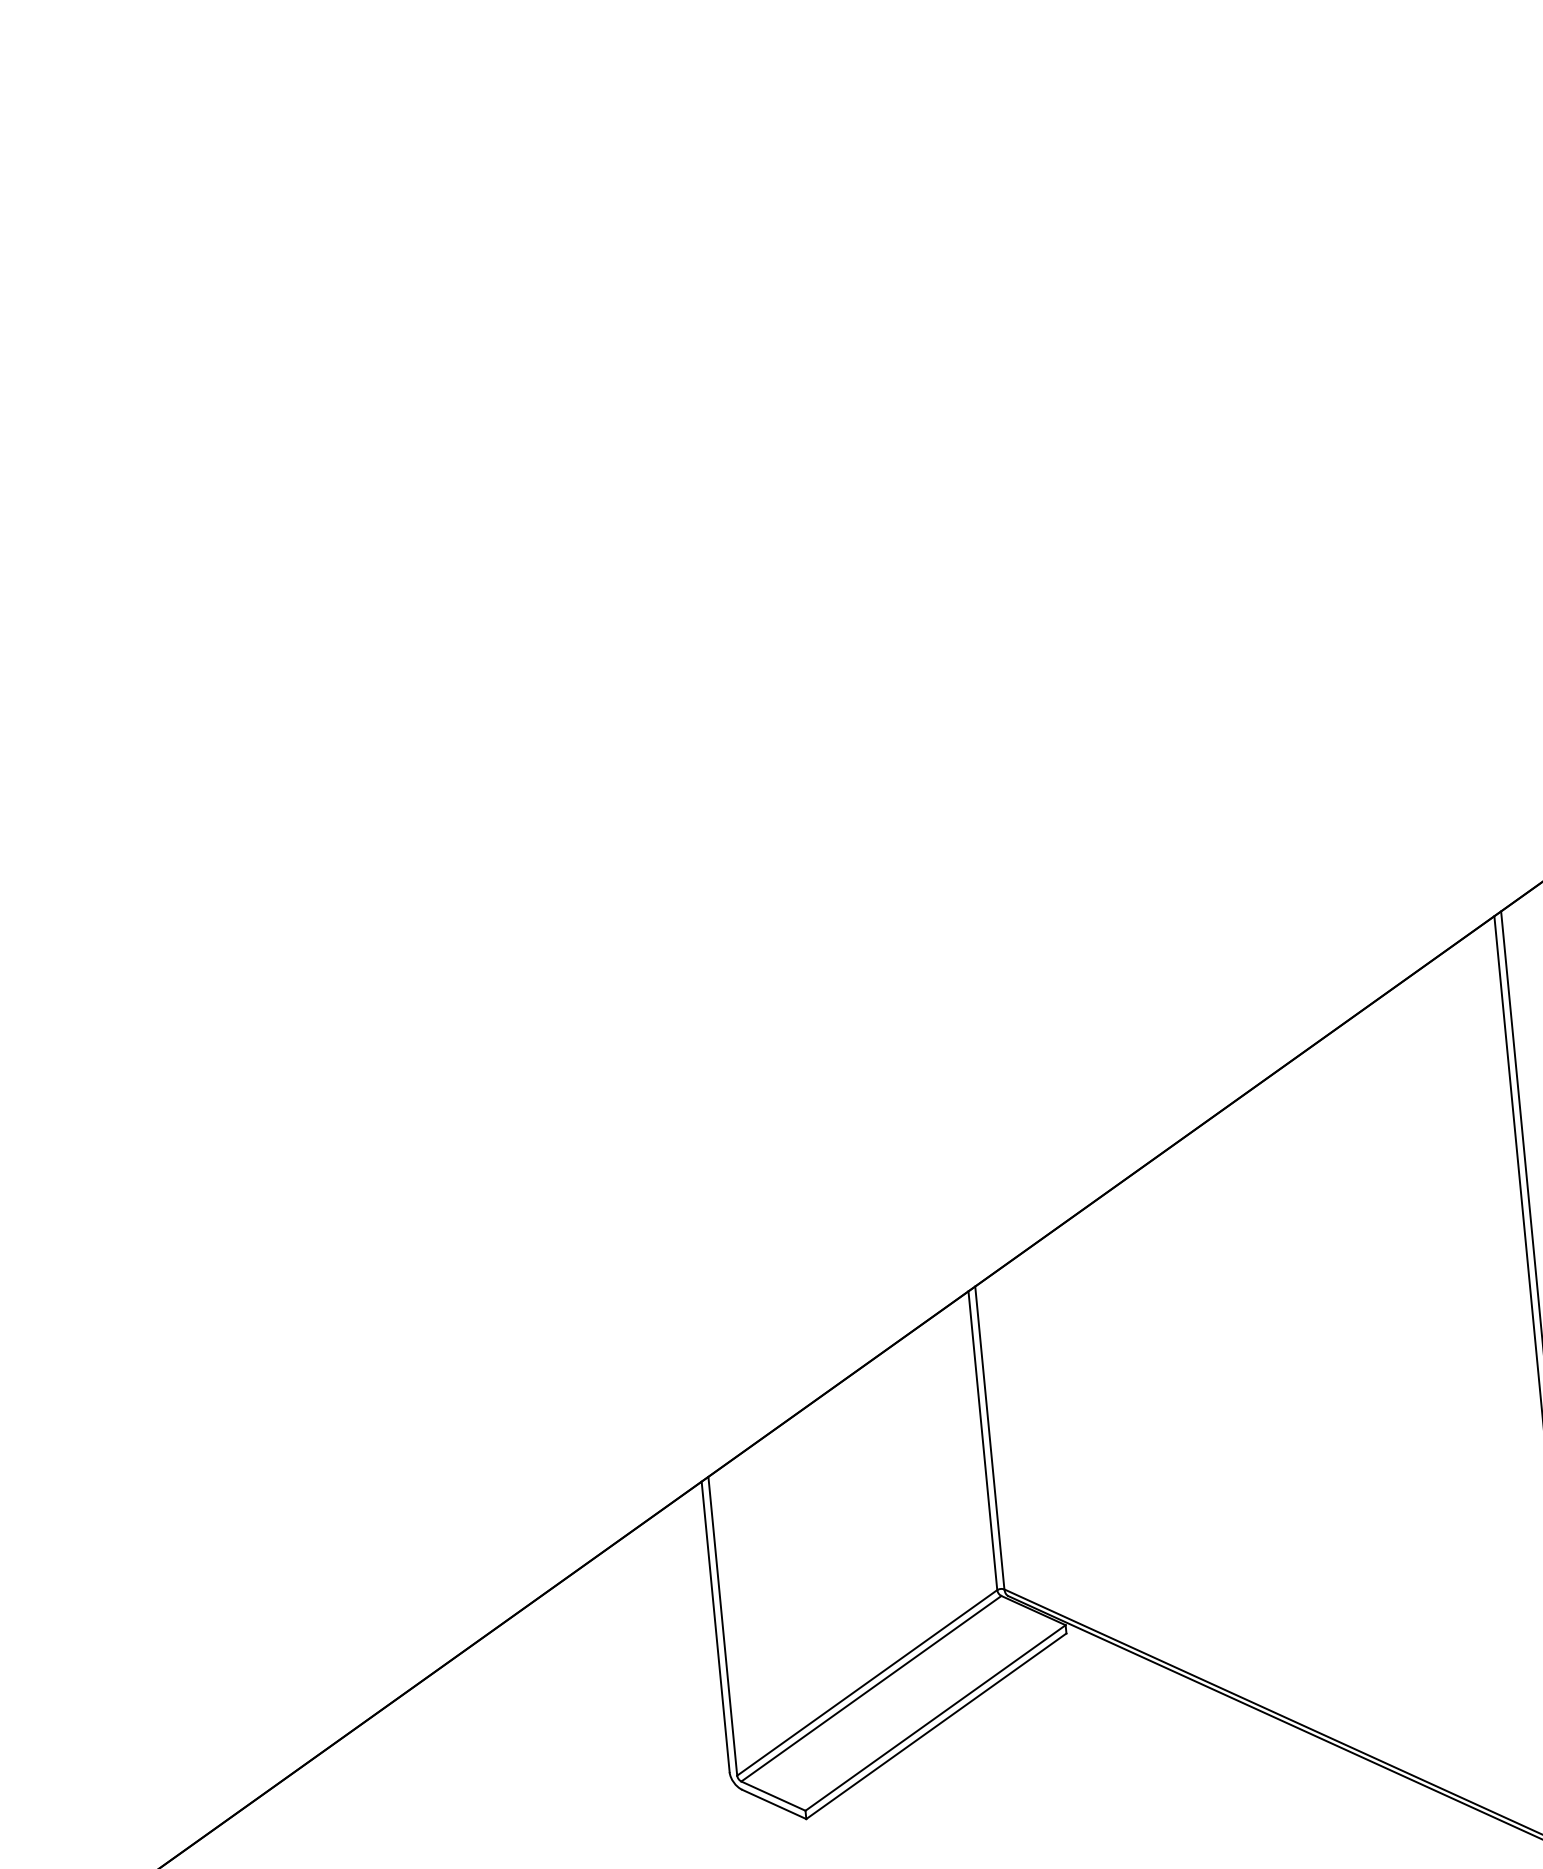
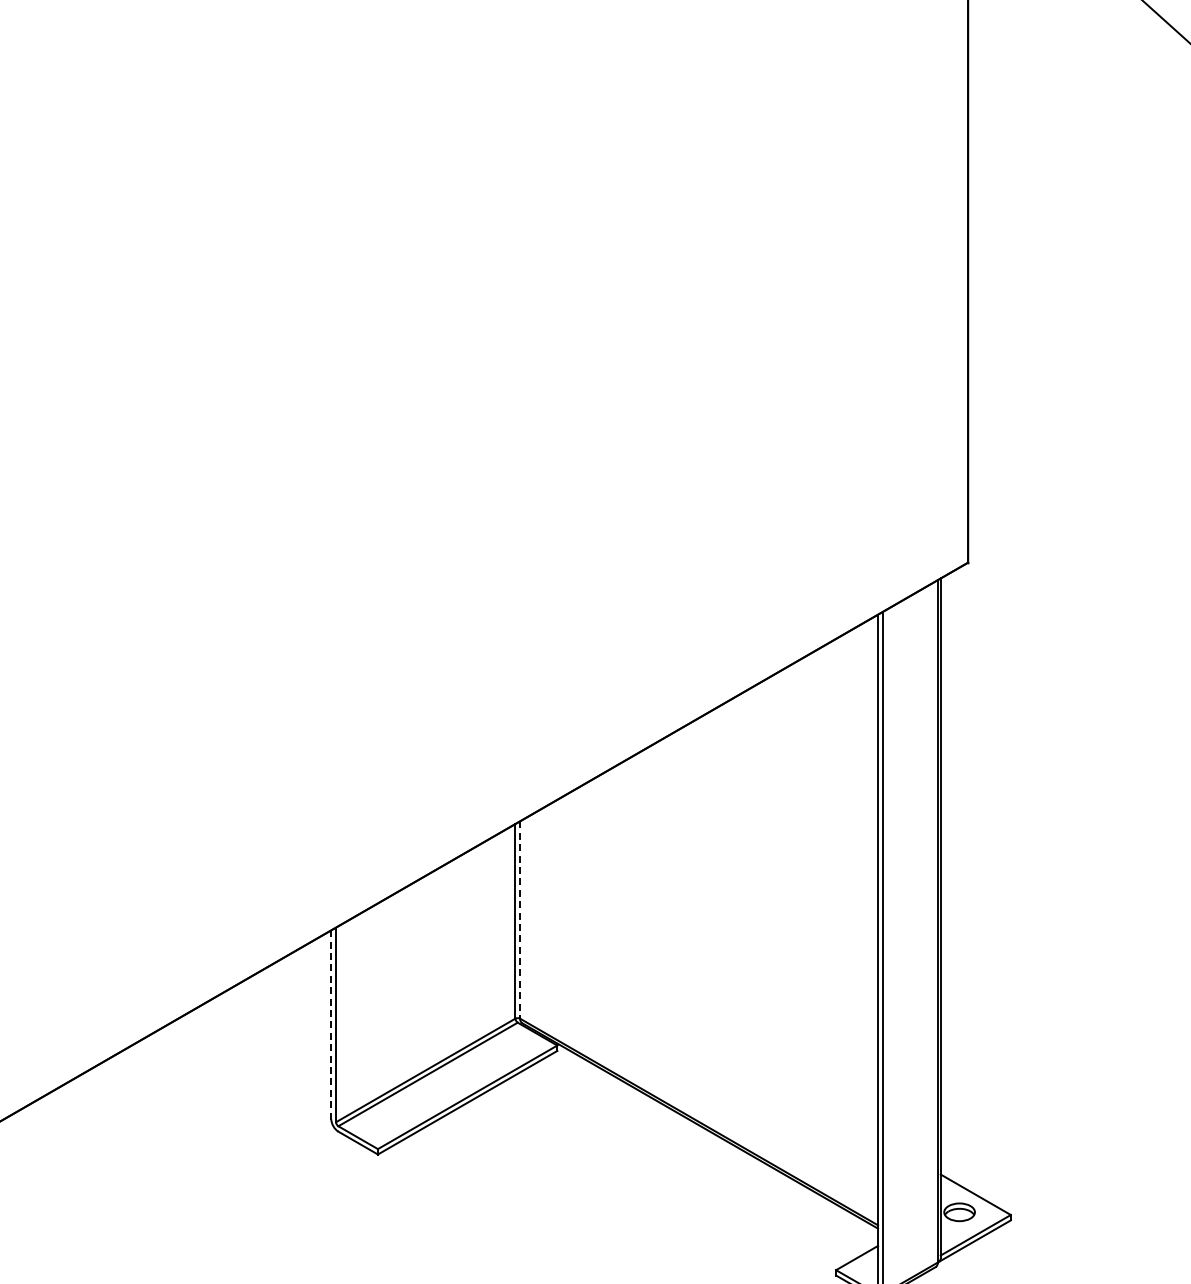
line: (990, 1438) -> (520, 920), solid -> dashed
line: (715, 1626) -> (331, 1024), solid -> dashed

